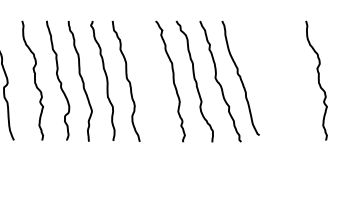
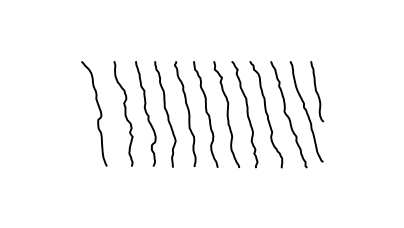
curve: (252, 55) -> (317, 91), added
curve: (317, 80) -> (374, 113), removed
curve: (149, 81) -> (226, 114), added

